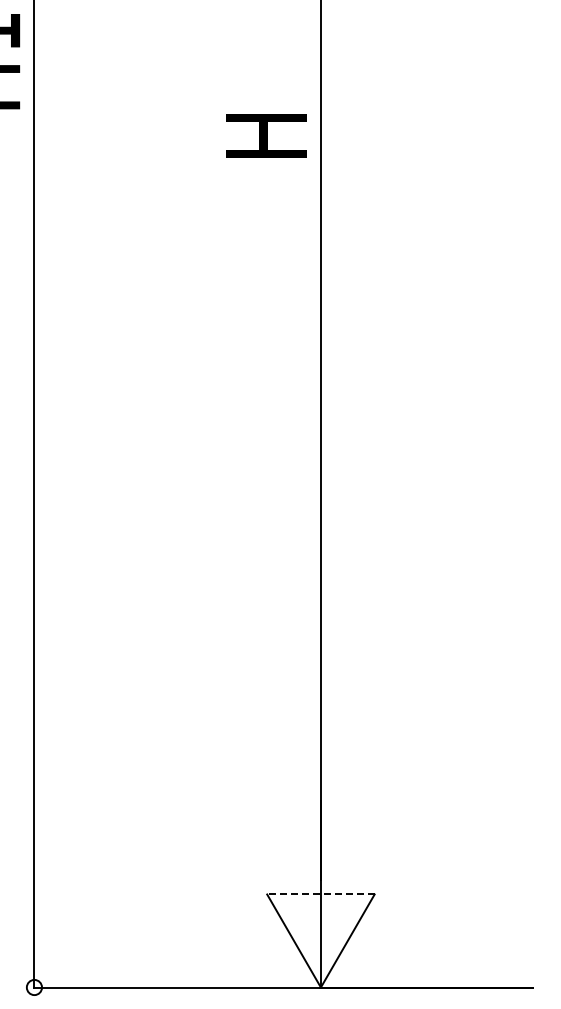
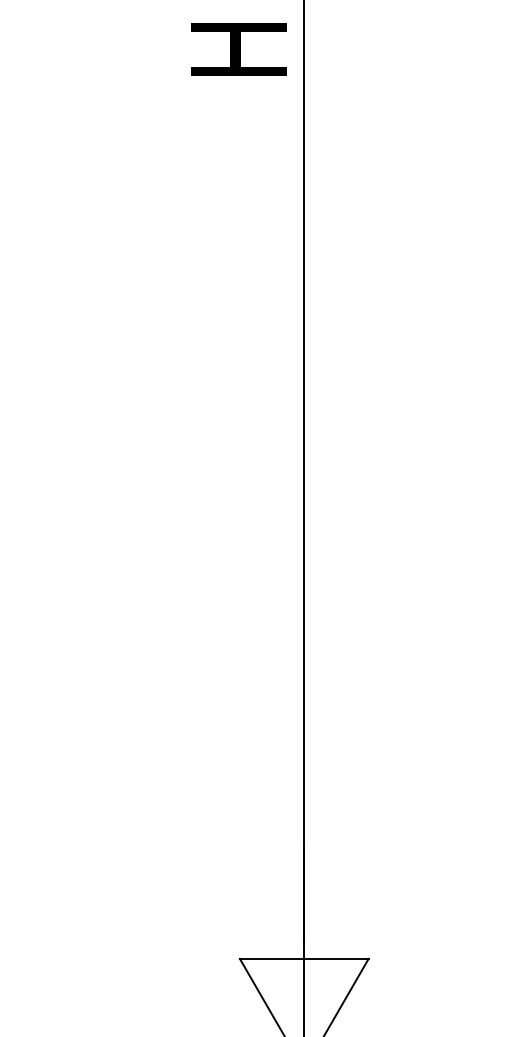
line: (320, 894) -> (303, 958), dashed -> solid

